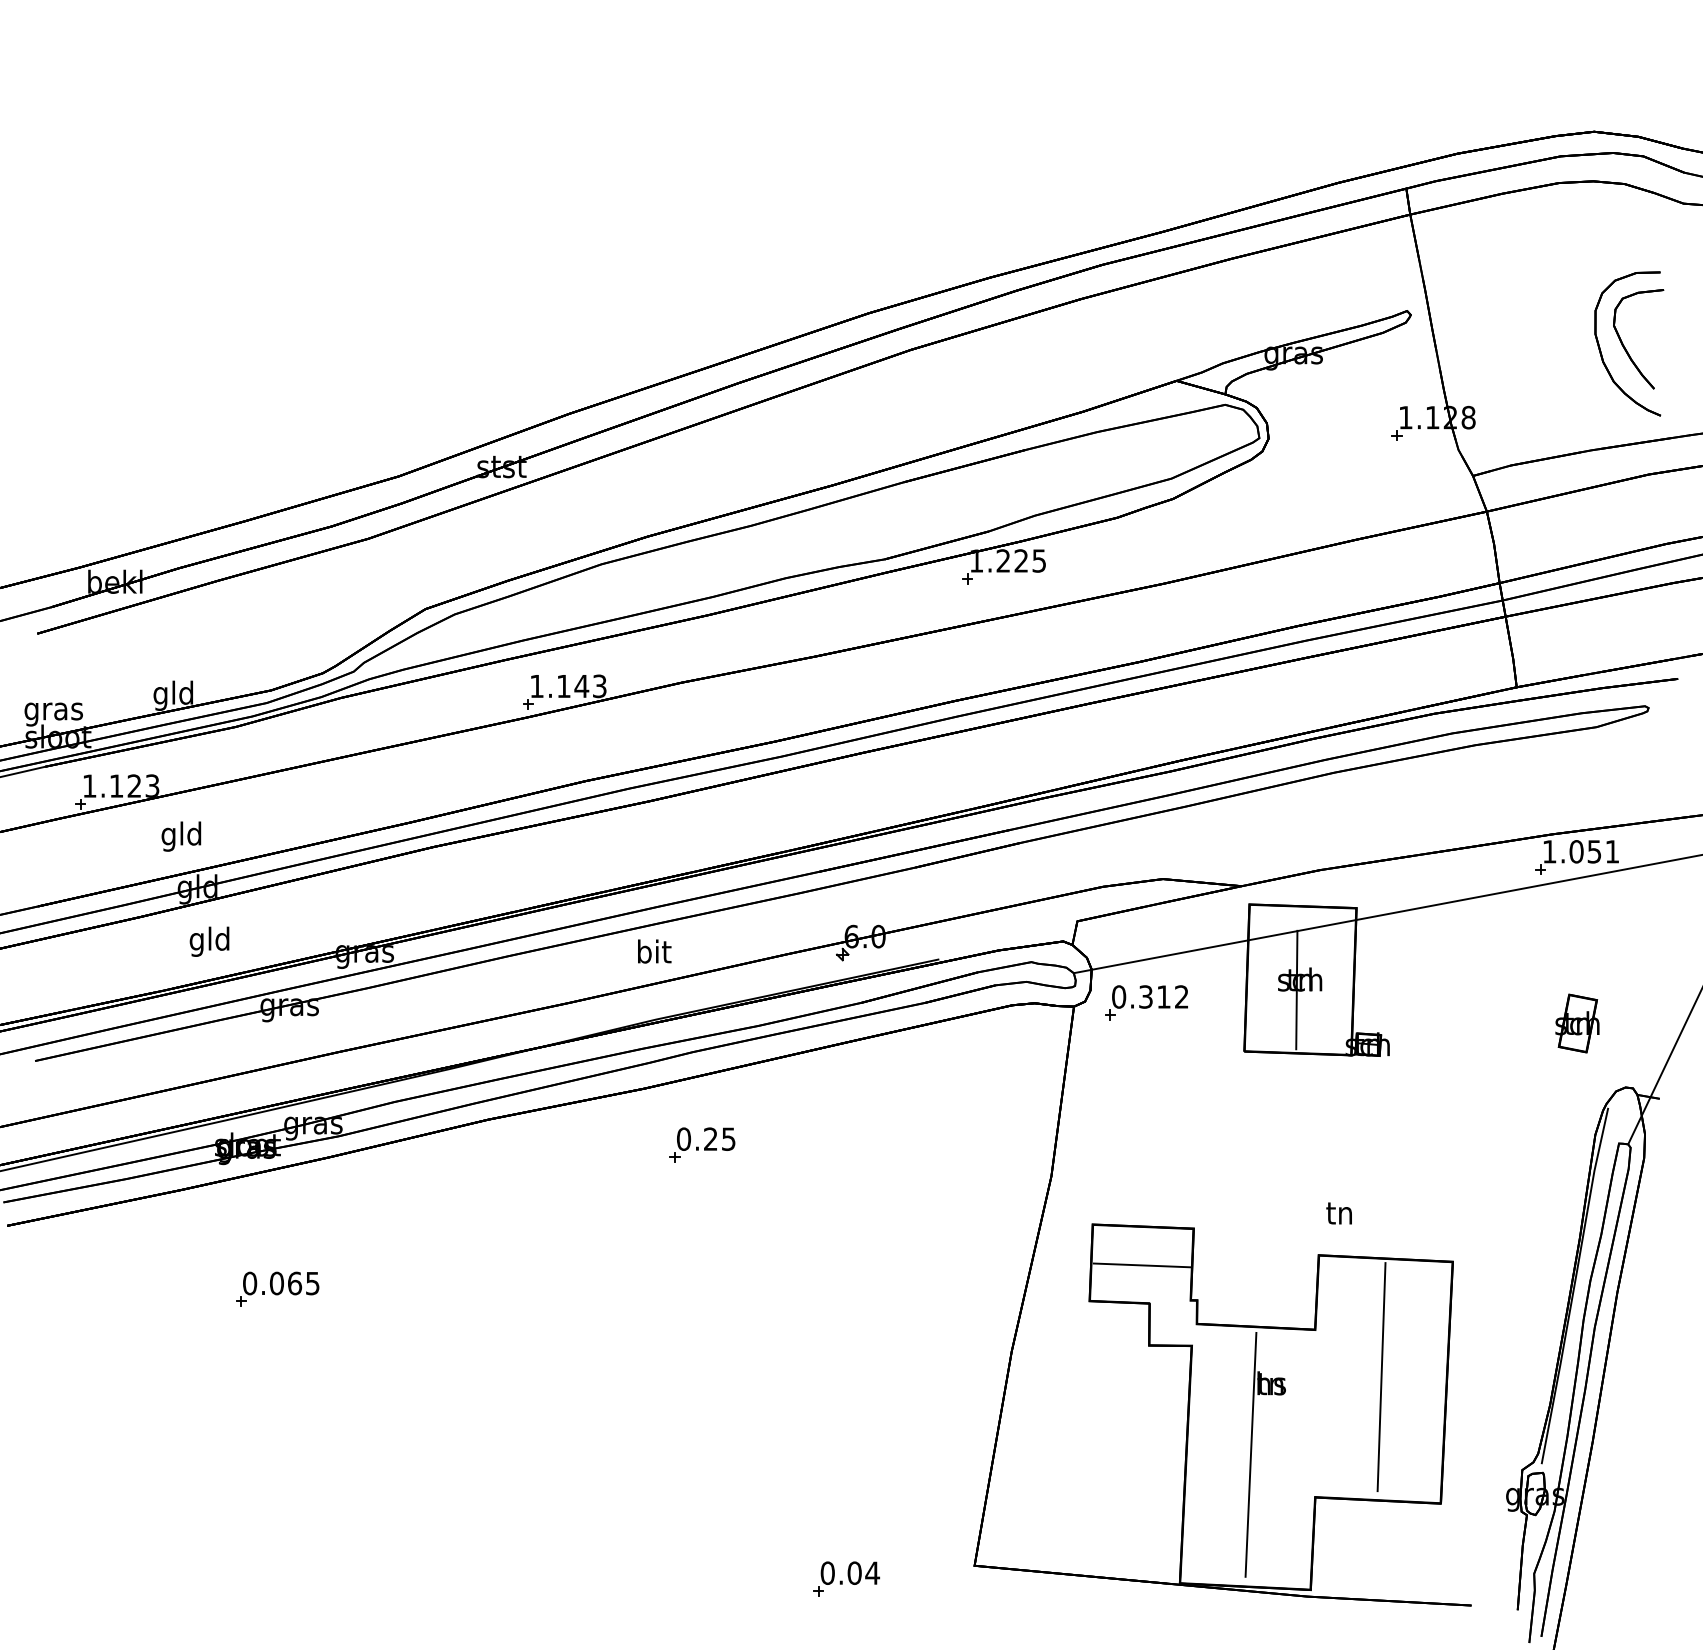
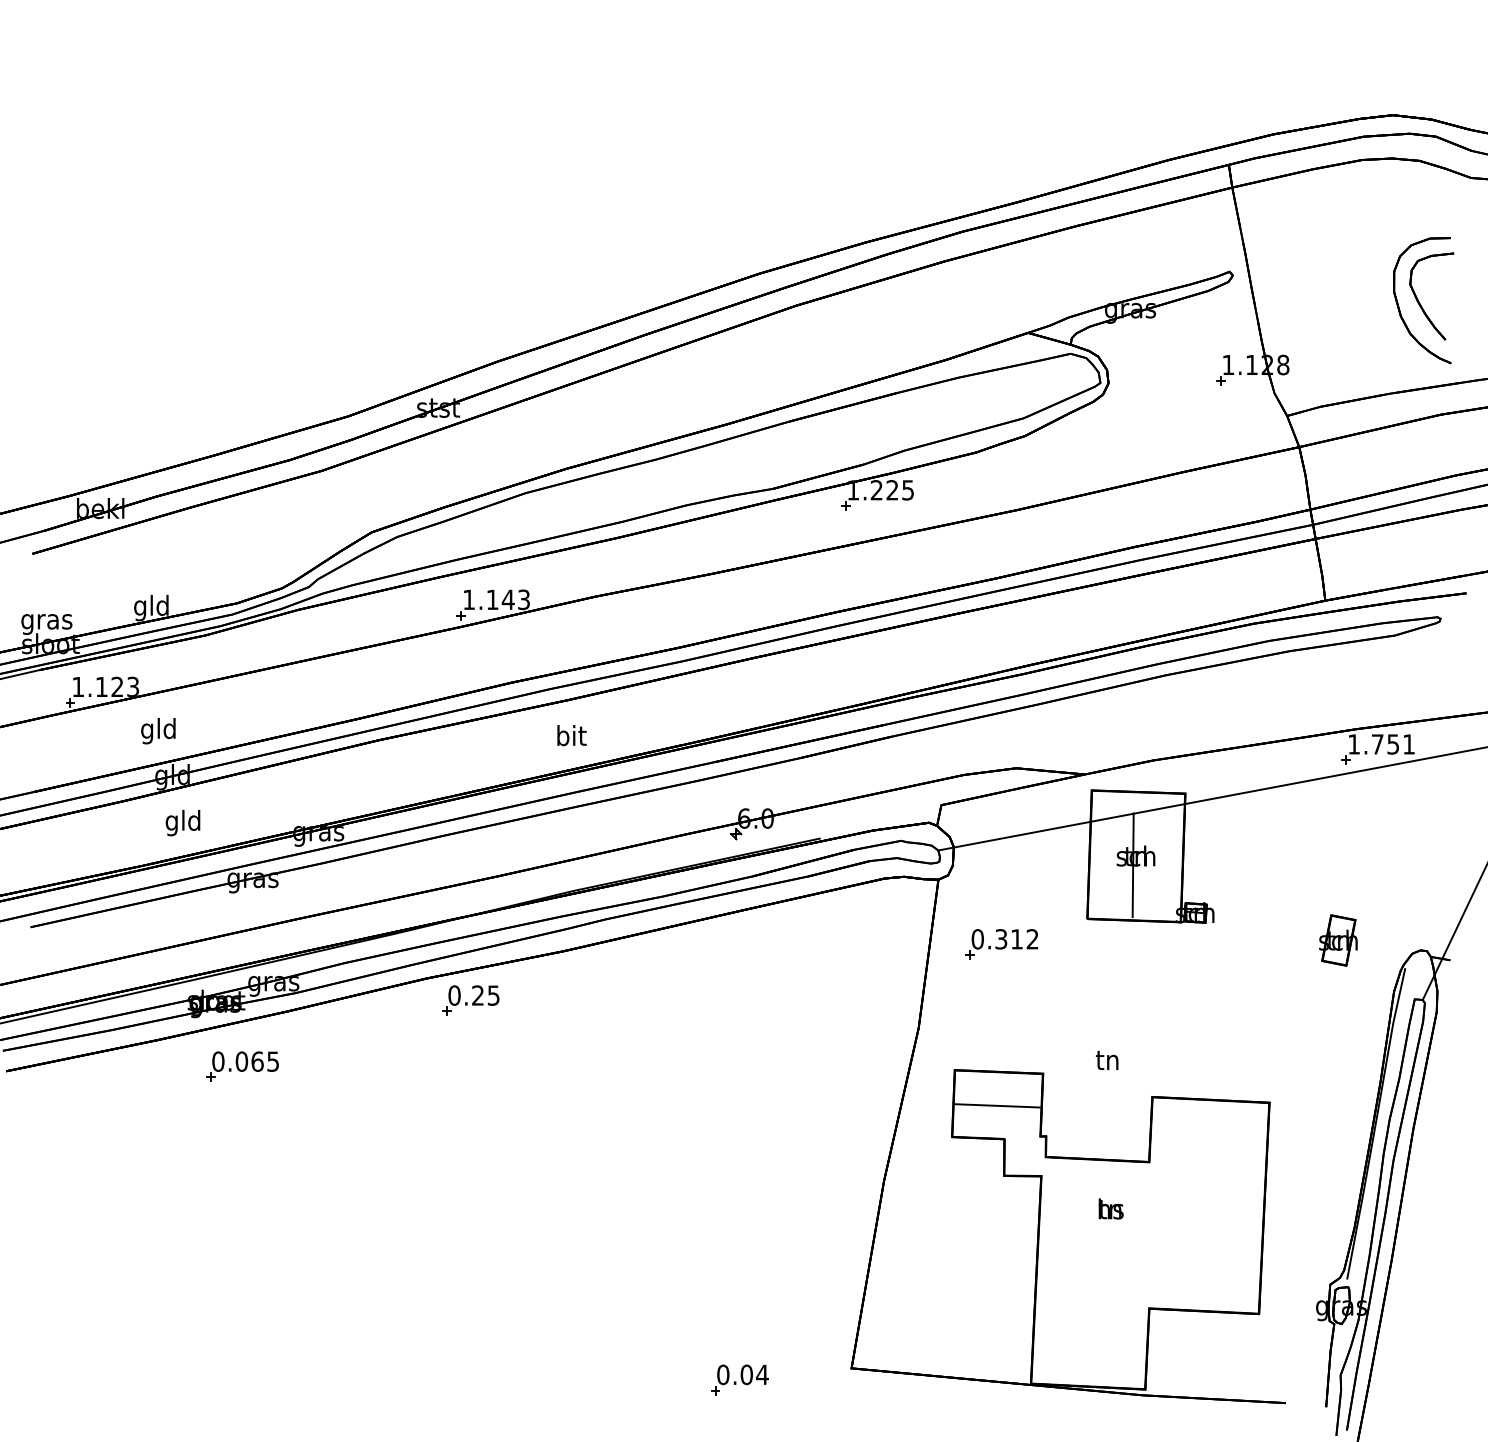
text: (1576, 851) -> (1377, 744), 1.051 -> 1.751
text: (654, 951) -> (571, 735), moved
part: (1146, 1002) -> (1001, 944), moved
part: (1577, 1023) -> (1338, 940), moved
part: (702, 1144) -> (470, 1000), moved
text: (1339, 1212) -> (1107, 1059), moved
part: (277, 1289) -> (242, 1066), moved
line: (1380, 1377) -> (1206, 1203), removed
line: (1250, 1454) -> (1092, 1271), removed

